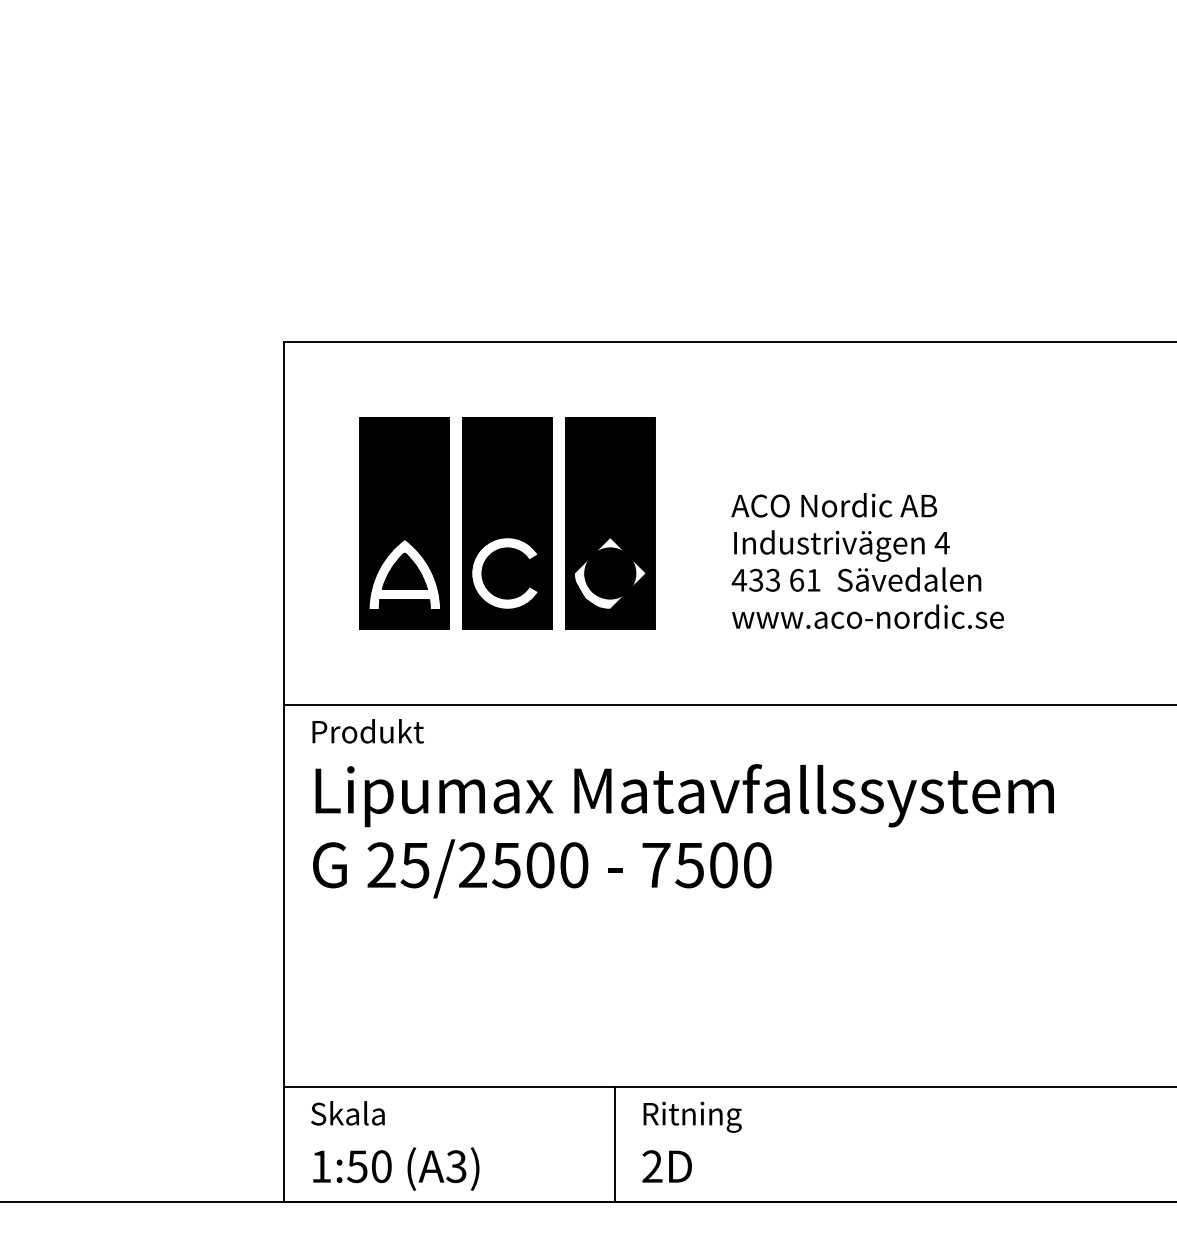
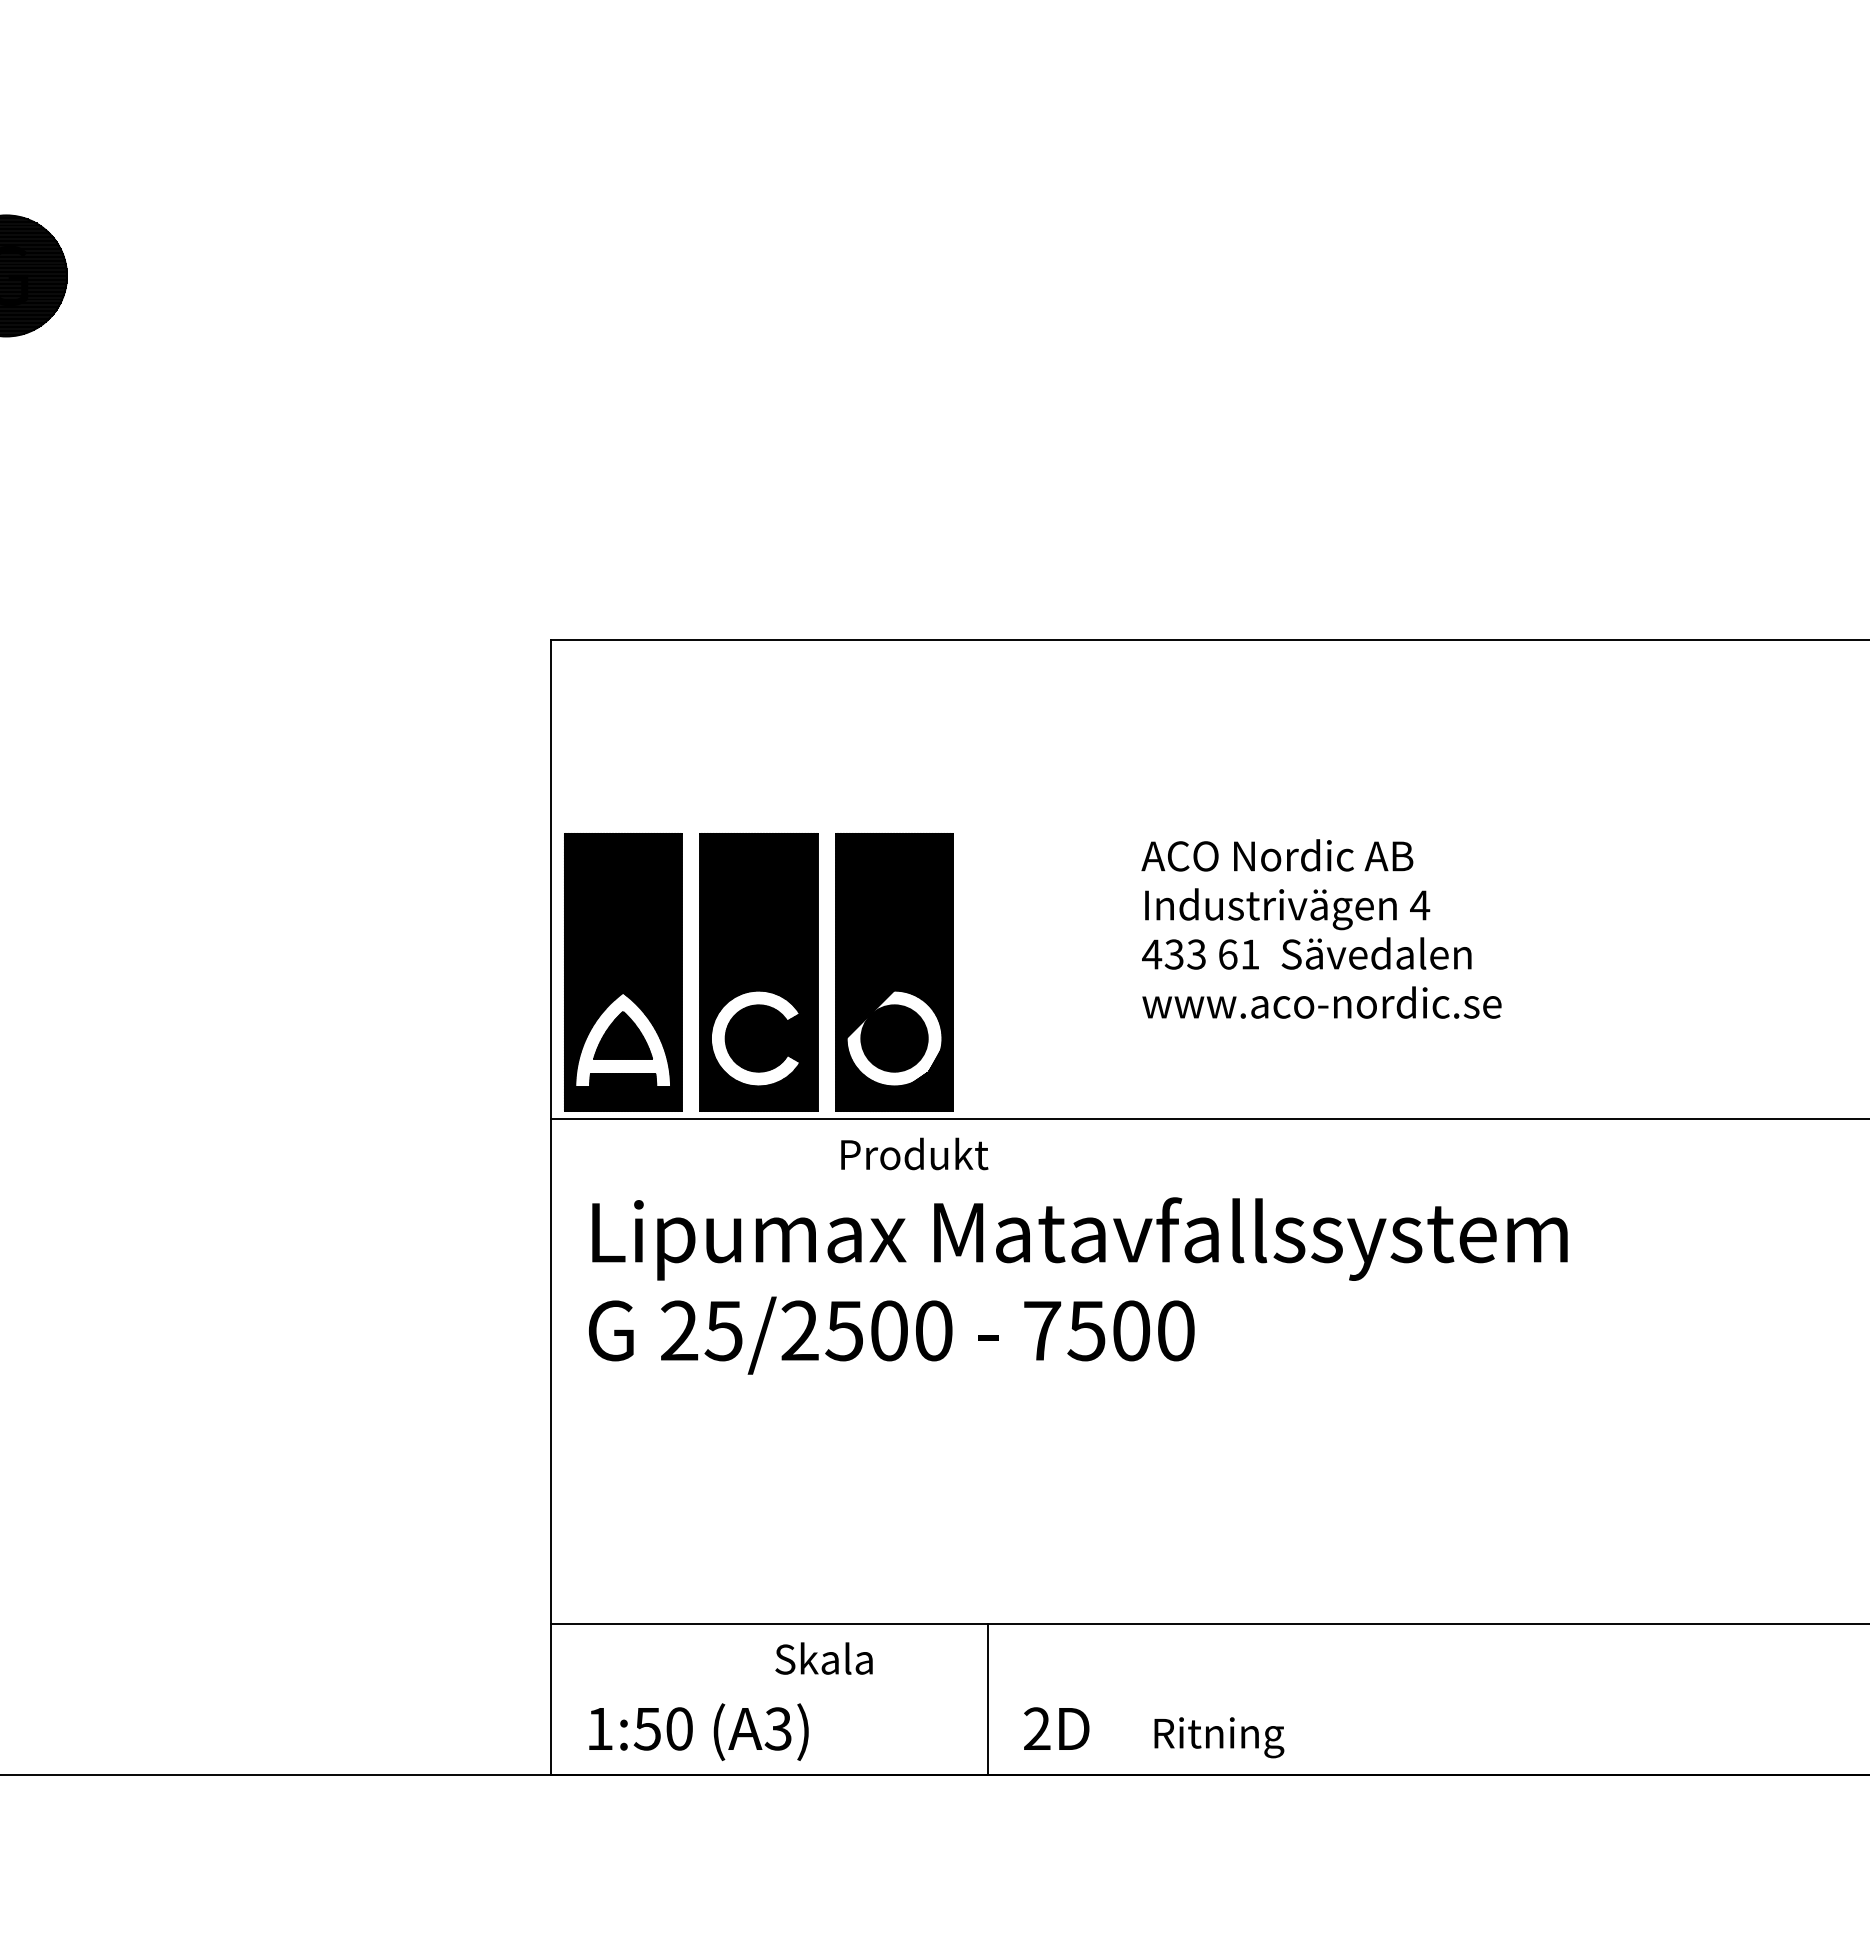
part: (507, 523) -> (758, 972), moved
text: (367, 730) -> (914, 1153), moved
text: (347, 1113) -> (823, 1658), moved
text: (692, 1117) -> (1219, 1737), moved

